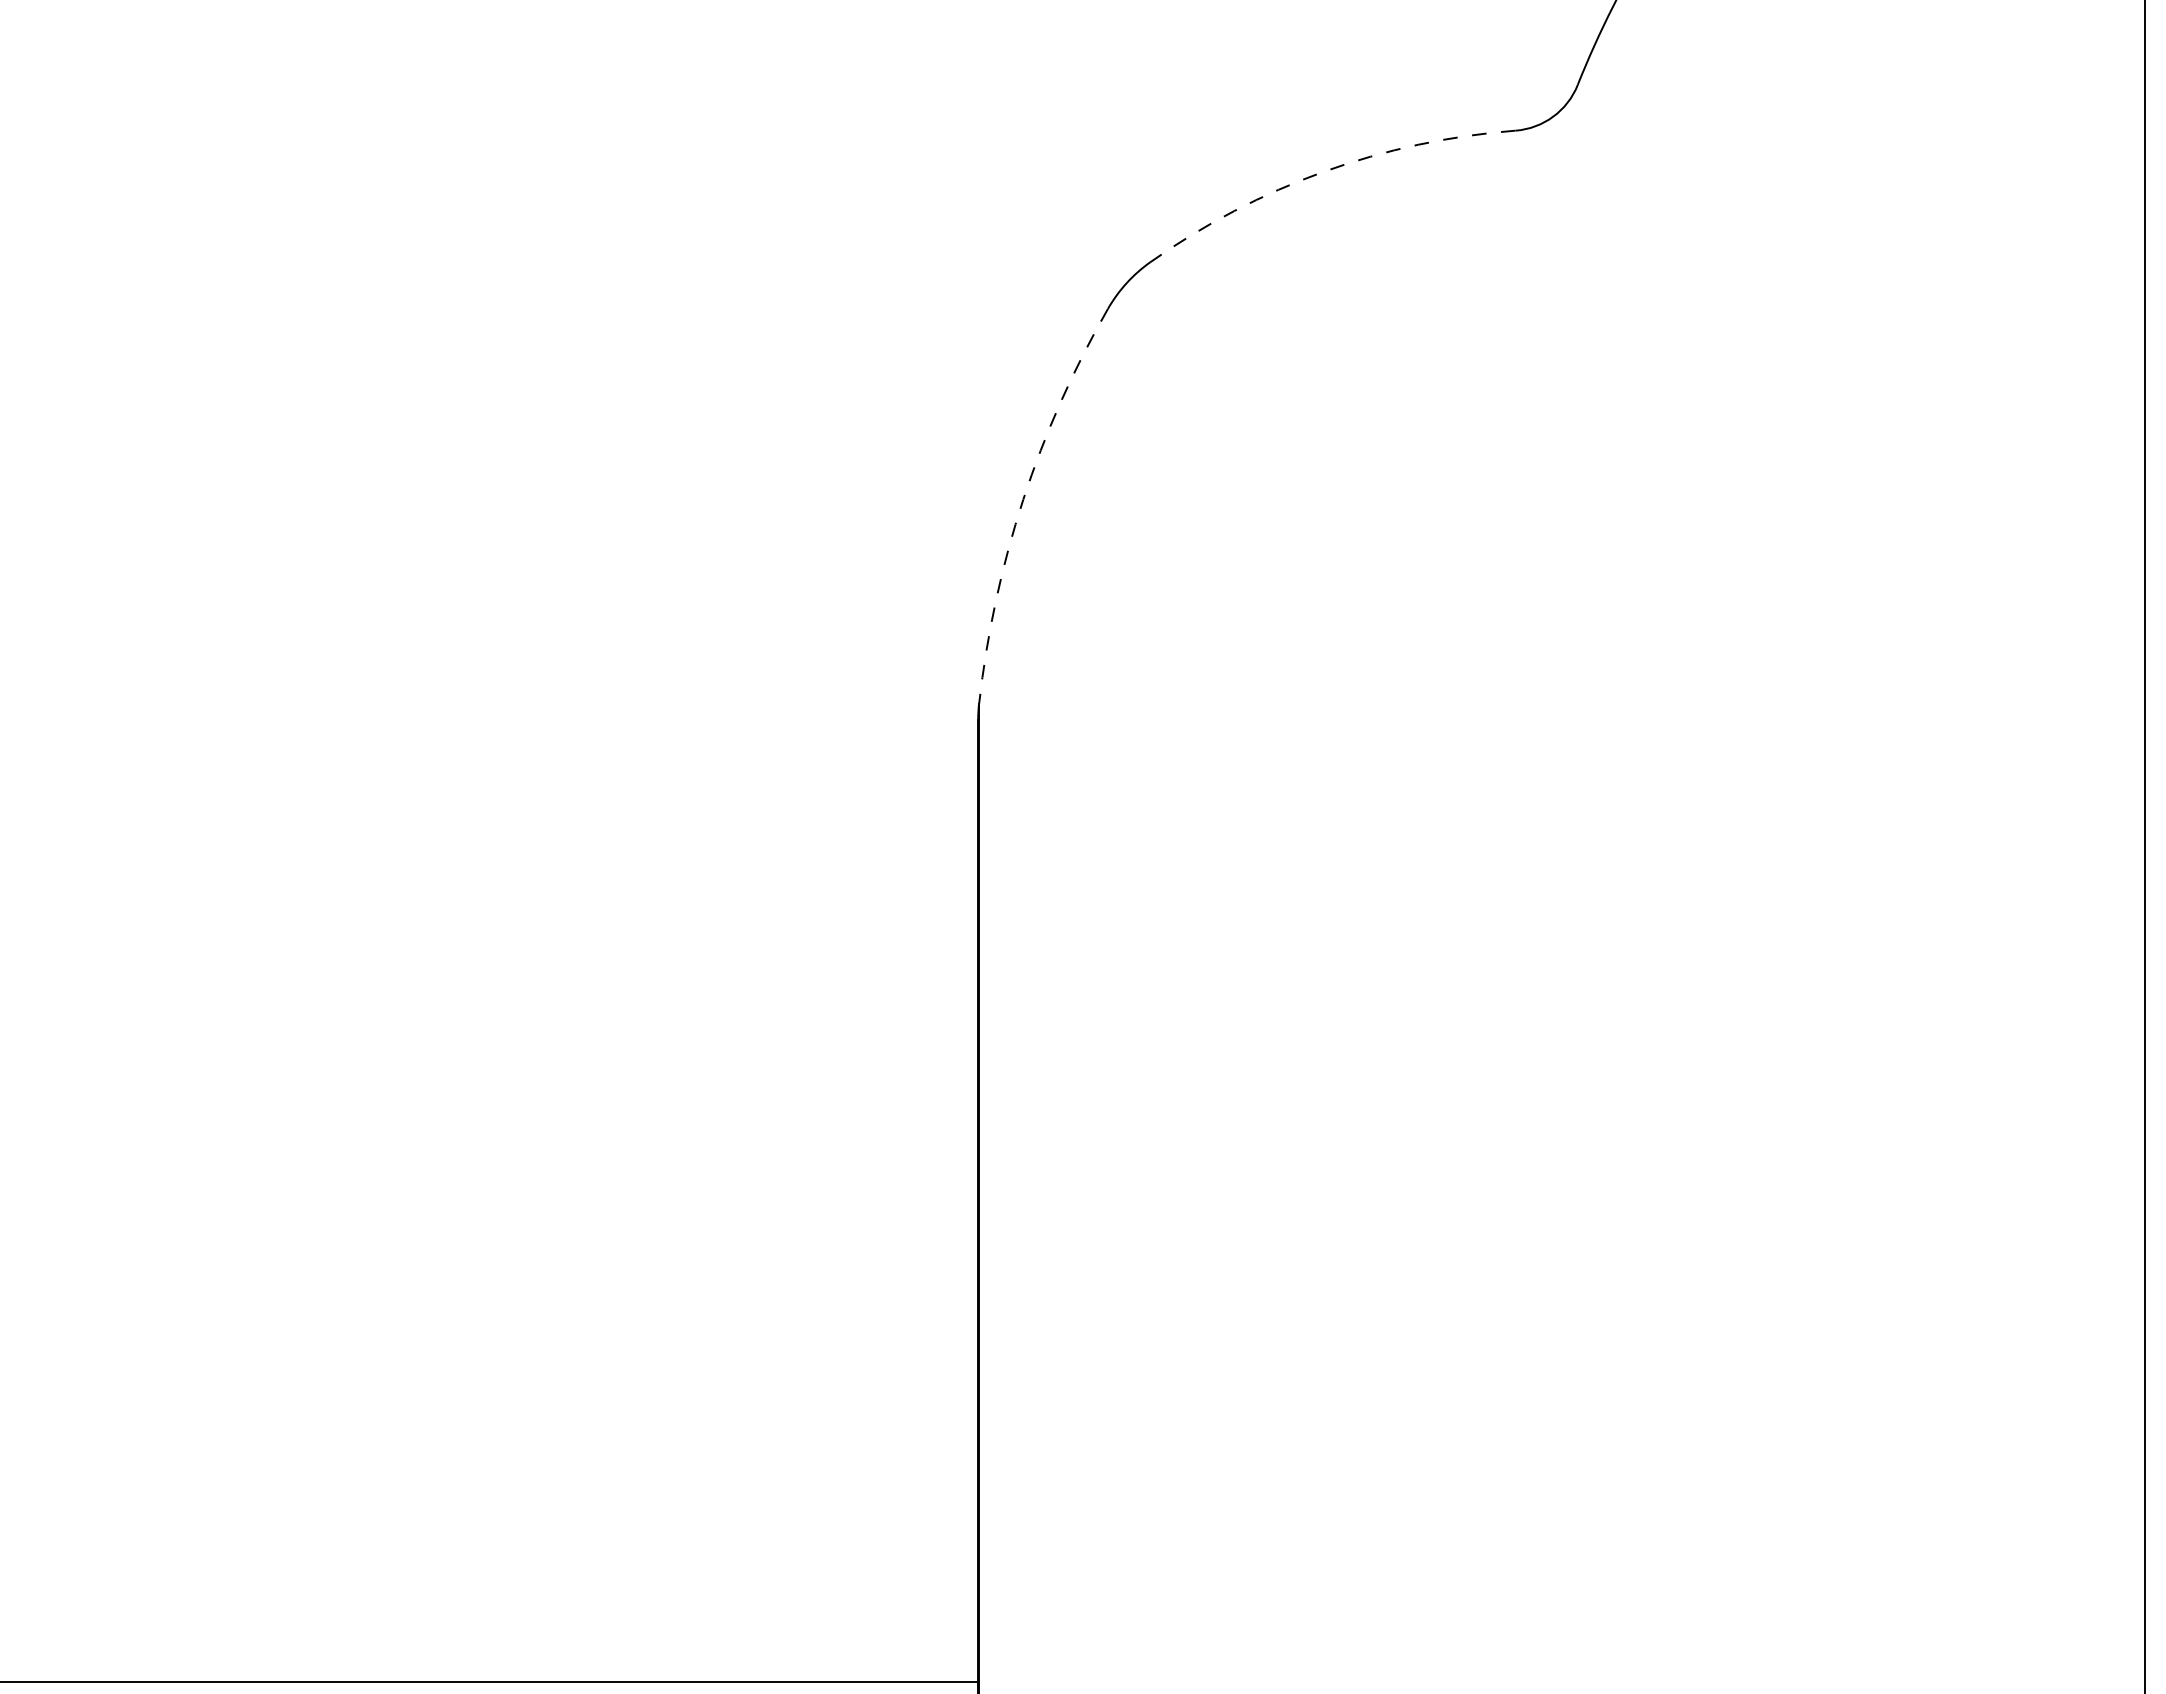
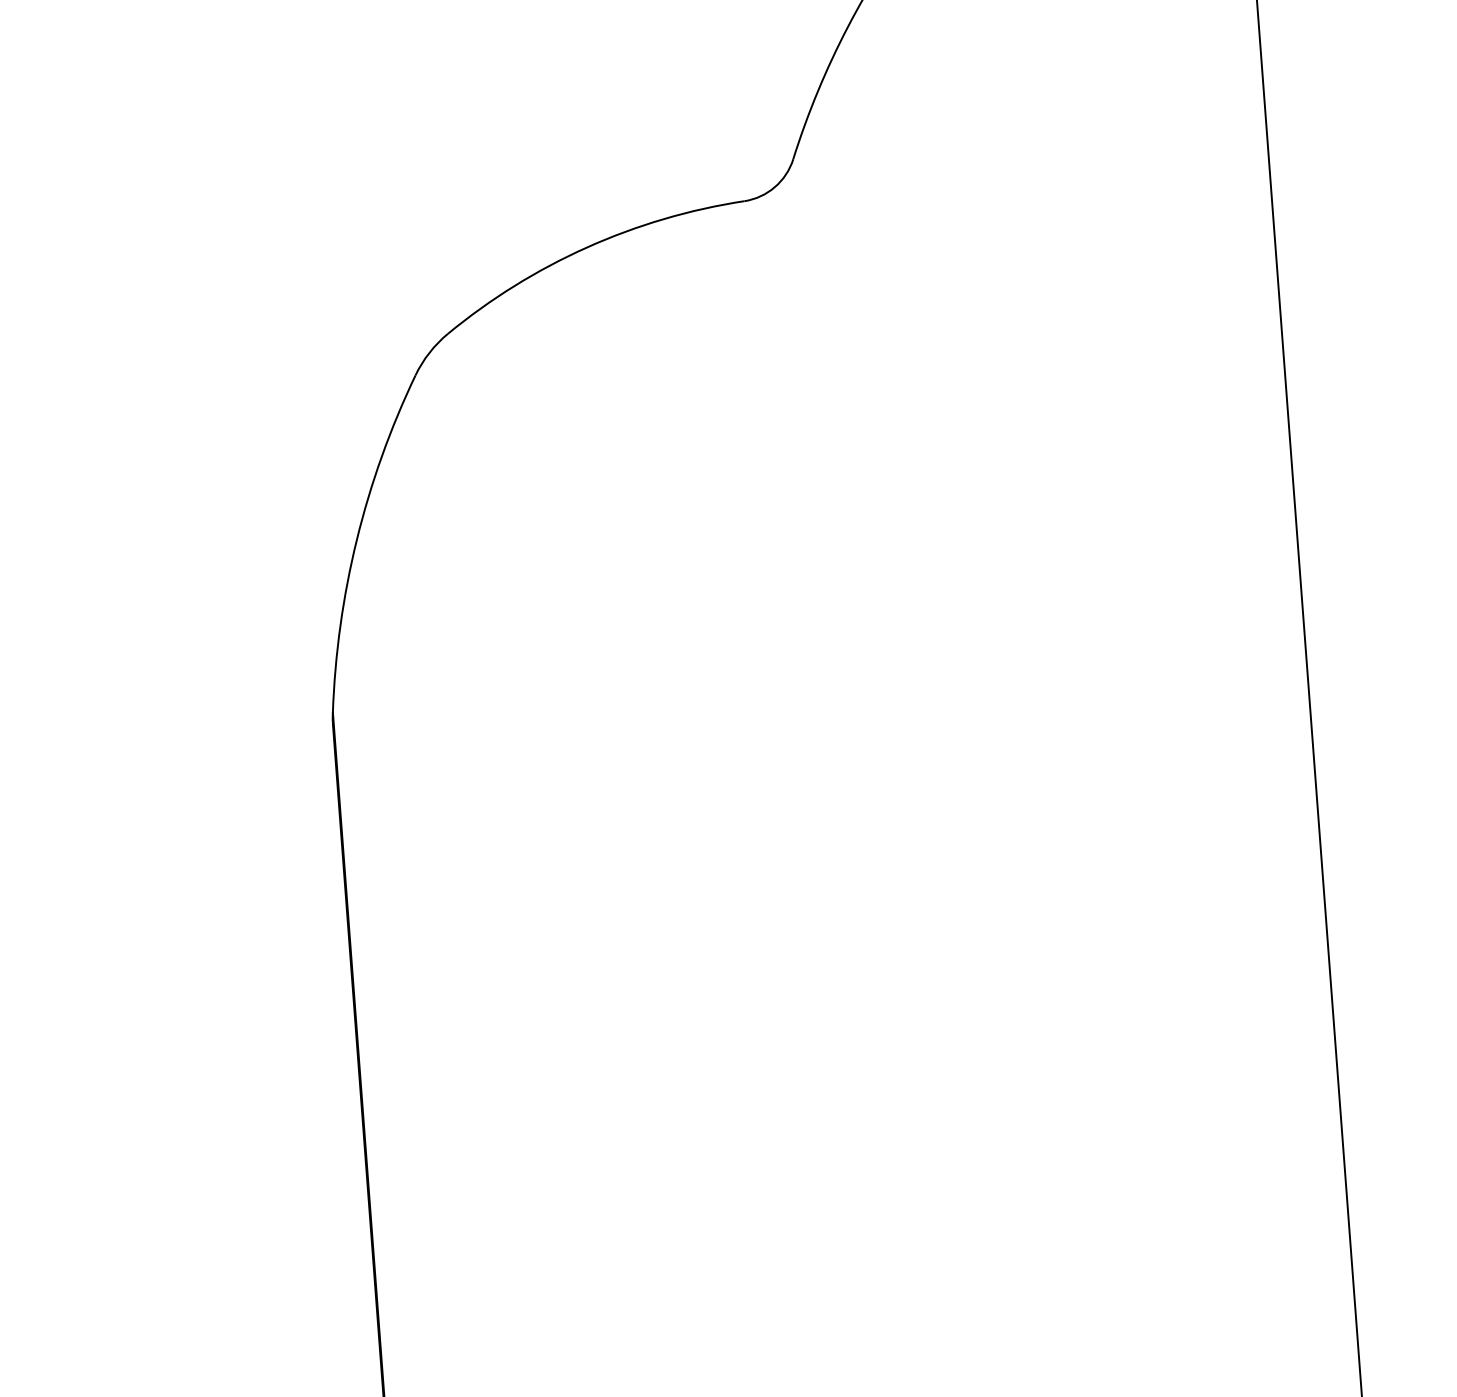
arc: (1323, 171) -> (586, 247), dashed -> solid
arc: (1023, 499) -> (357, 539), dashed -> solid

